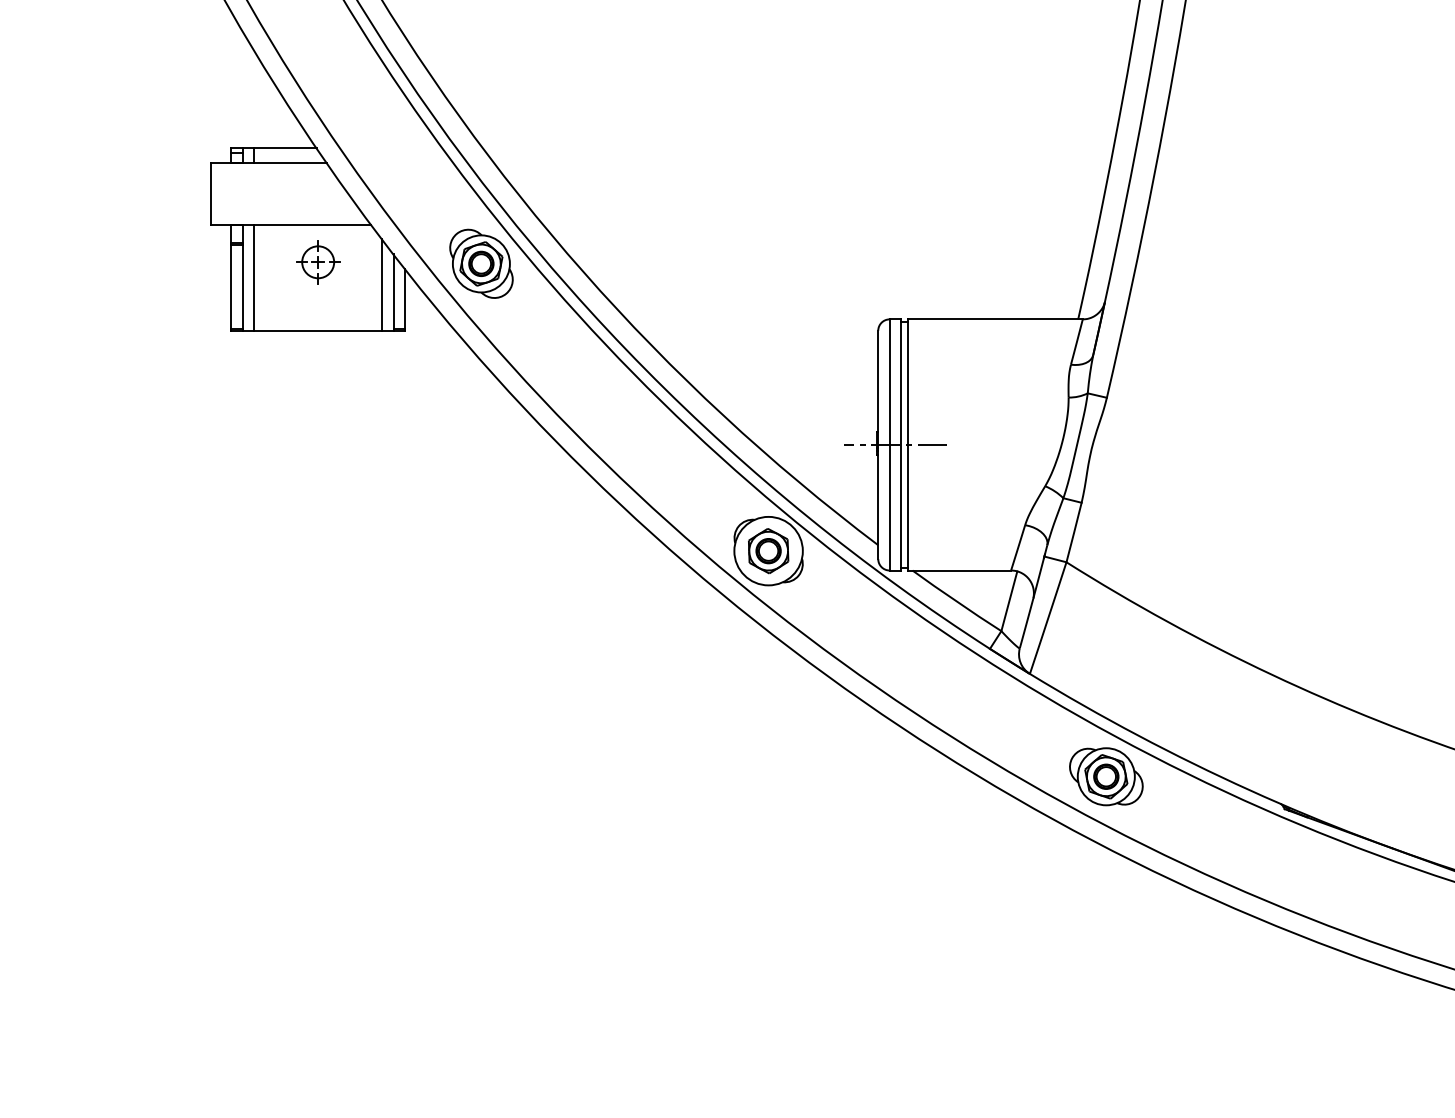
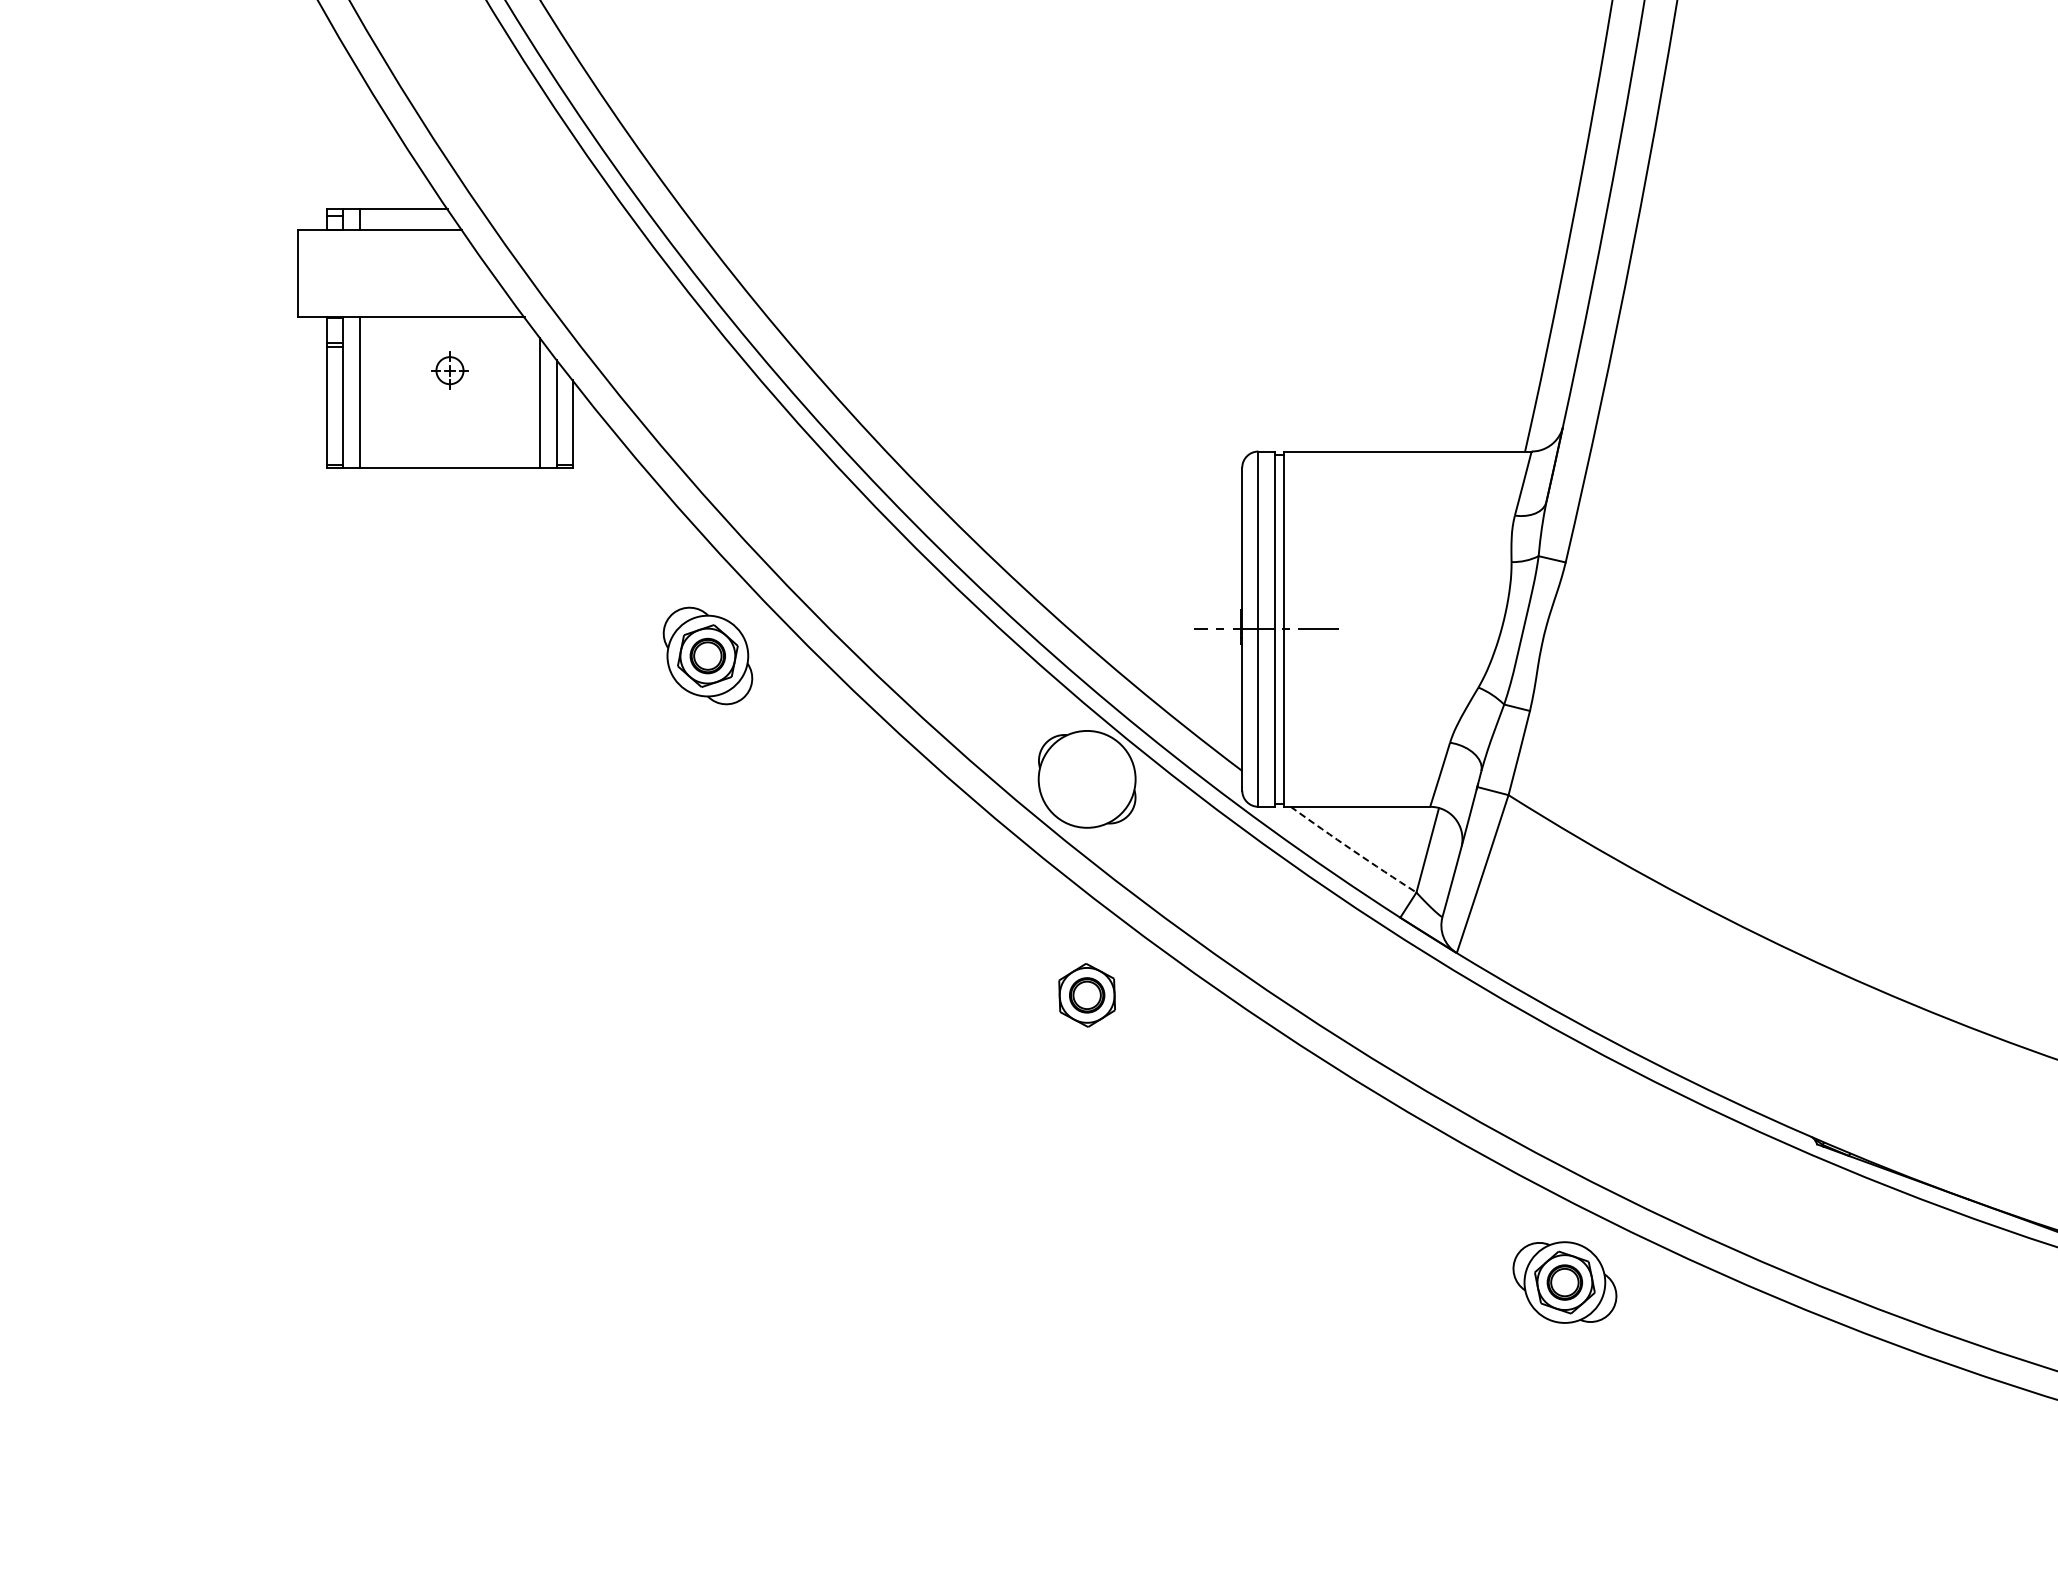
part: (317, 262) -> (449, 370), size x0.6
part: (481, 263) -> (707, 655), moved
part: (768, 551) -> (1086, 995), moved
arc: (956, 601) -> (1353, 850), solid -> dashed
part: (1106, 776) -> (1564, 1282), moved

